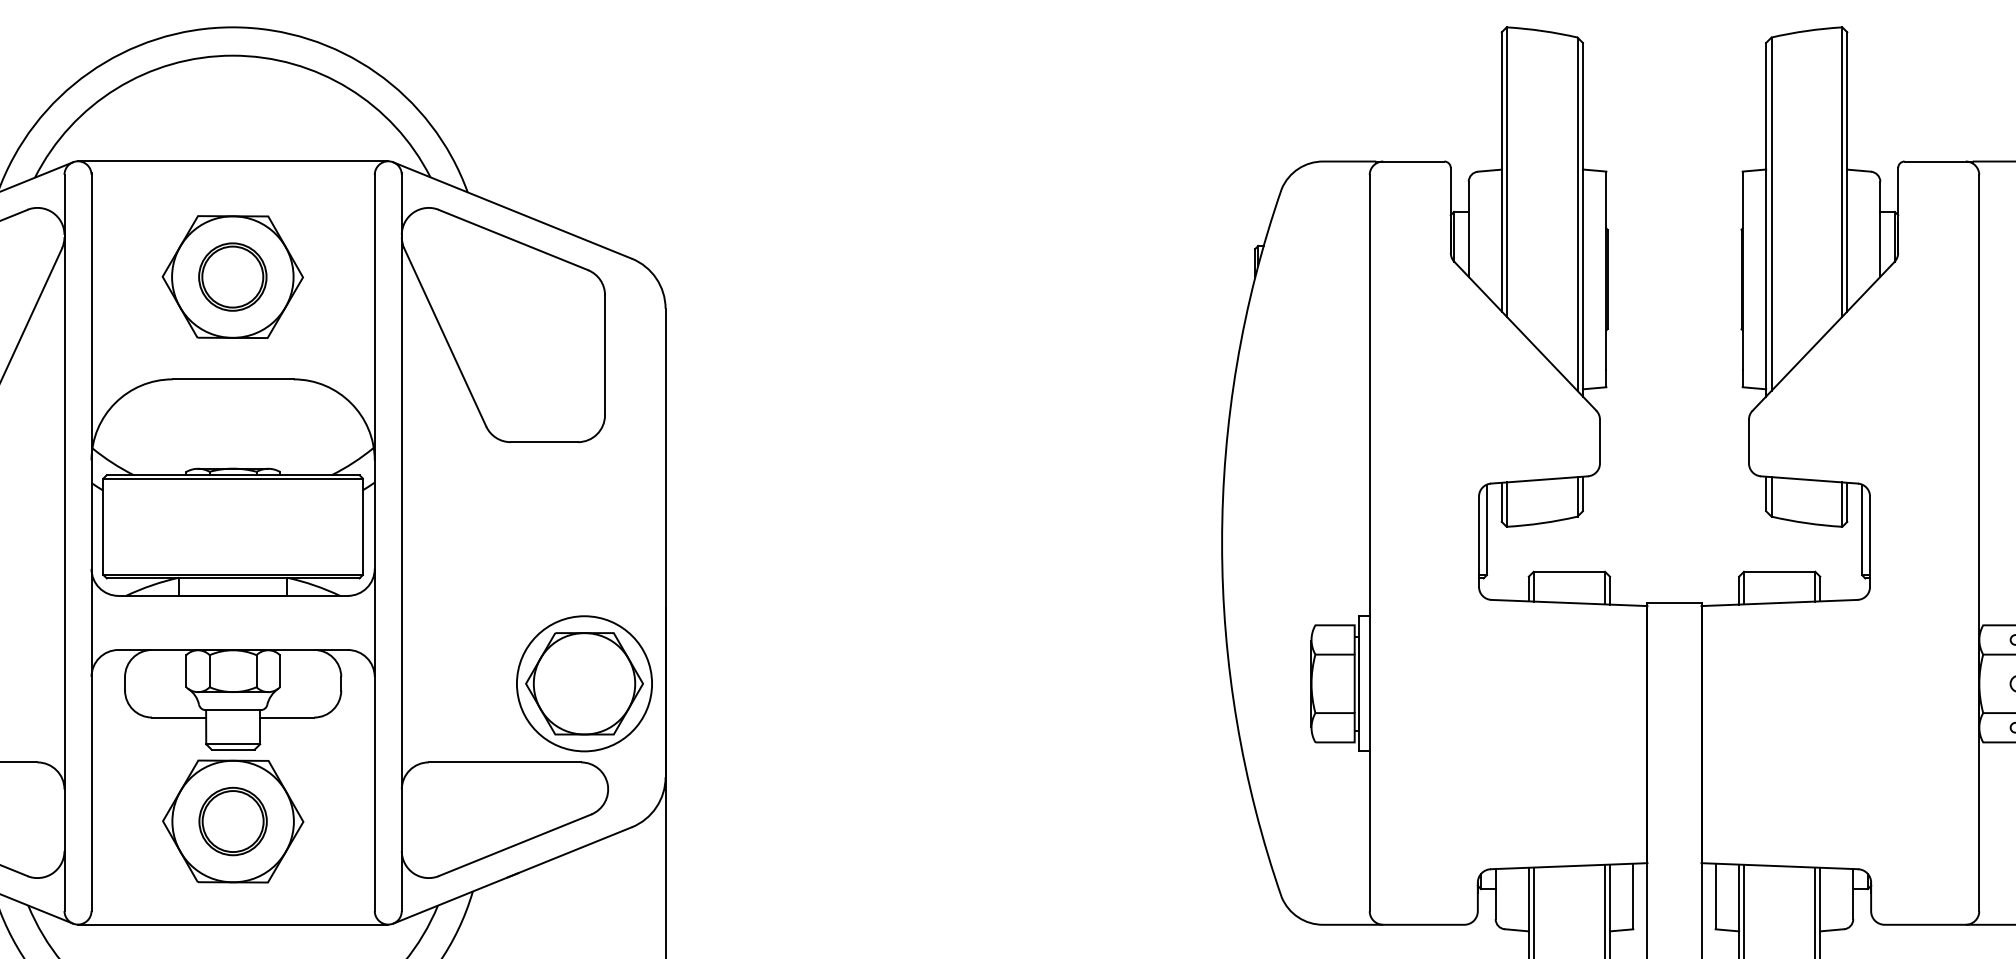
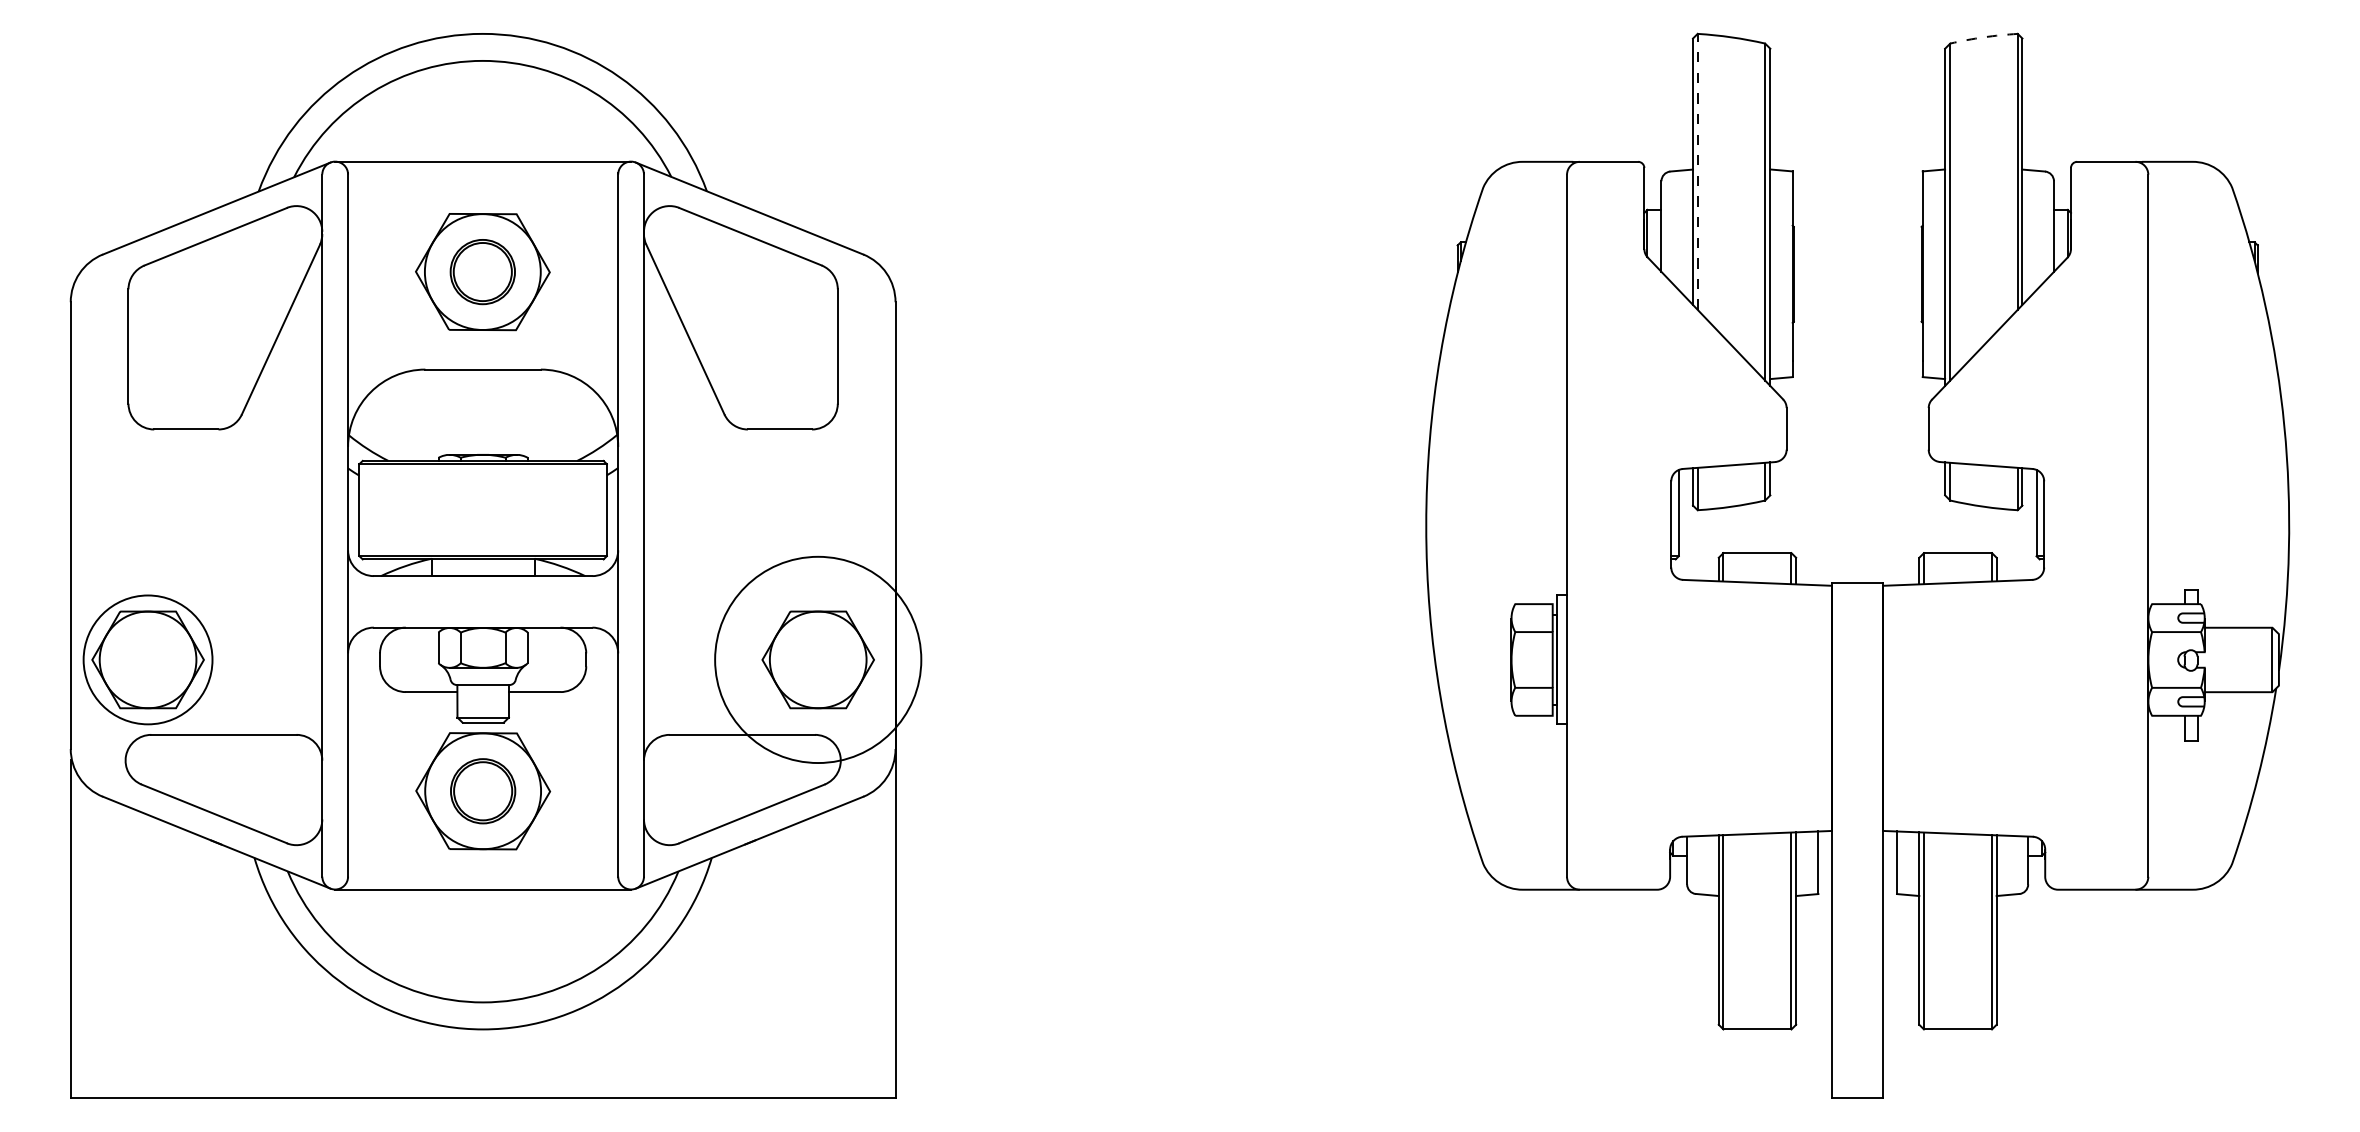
arc: (1806, 31) -> (1983, 37), solid -> dashed
line: (1506, 171) -> (1697, 171), solid -> dashed
circle: (583, 683) -> (817, 659), size x1.6

